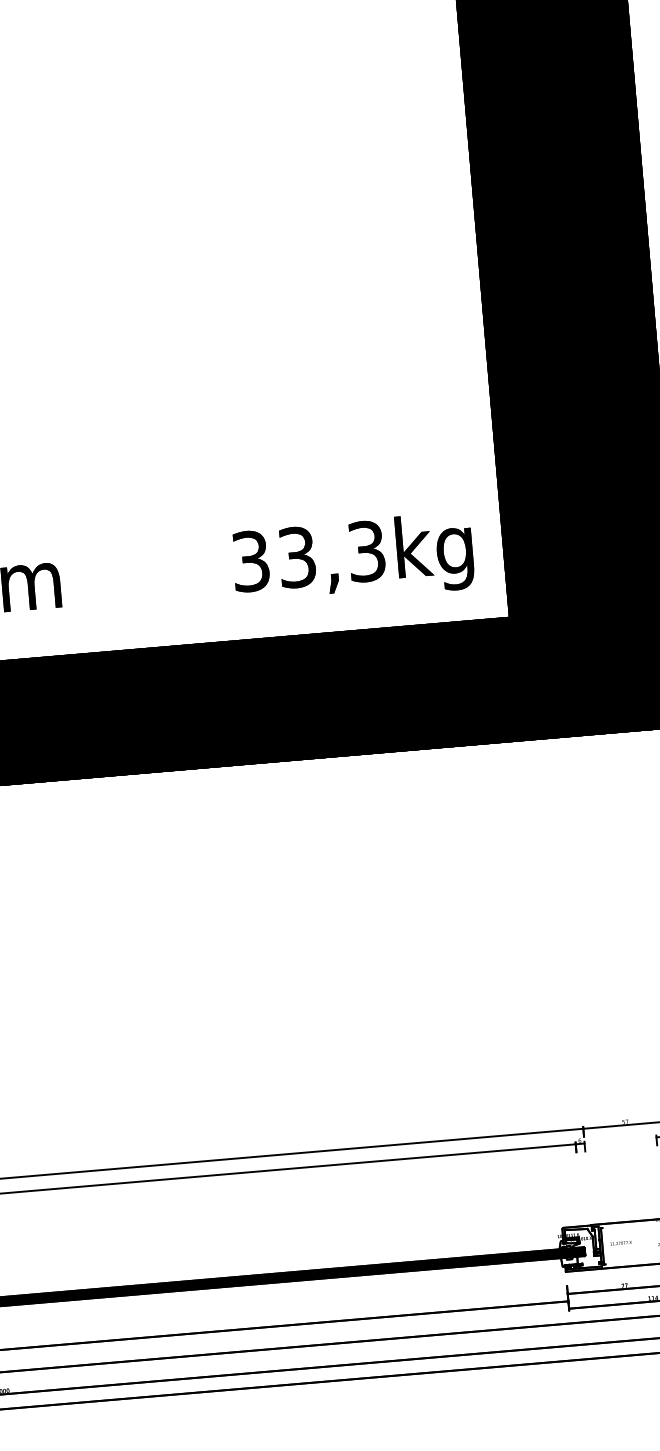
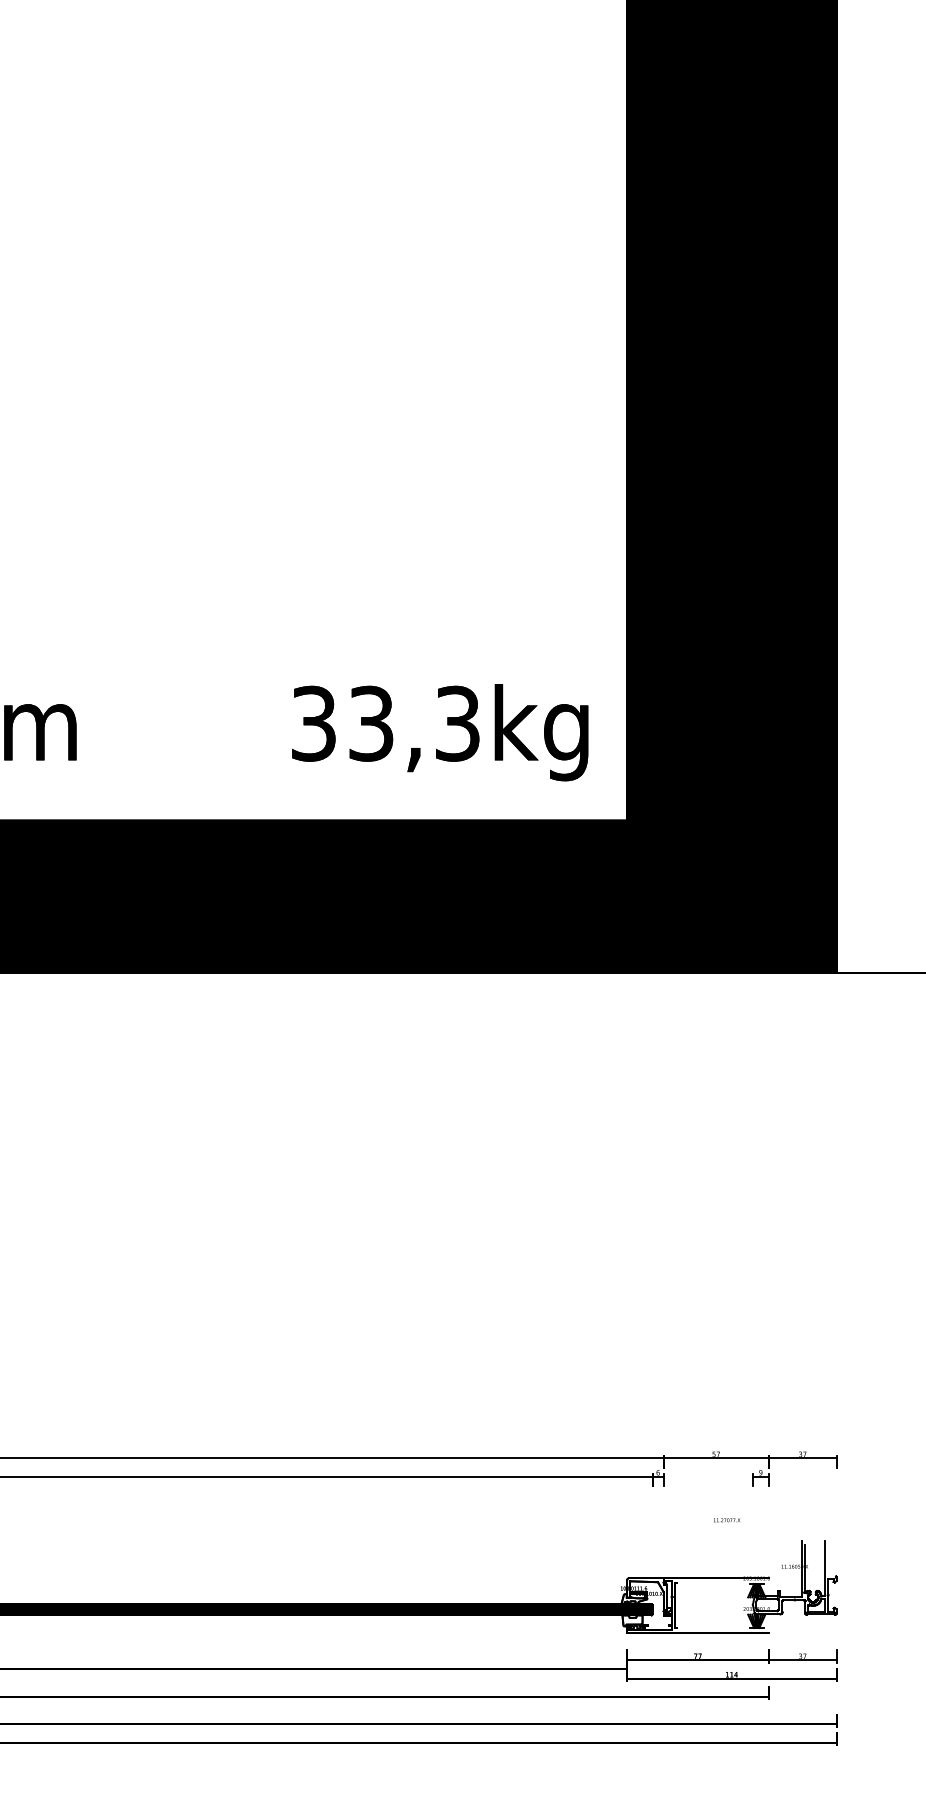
text: (621, 1243) -> (727, 1520), moved

